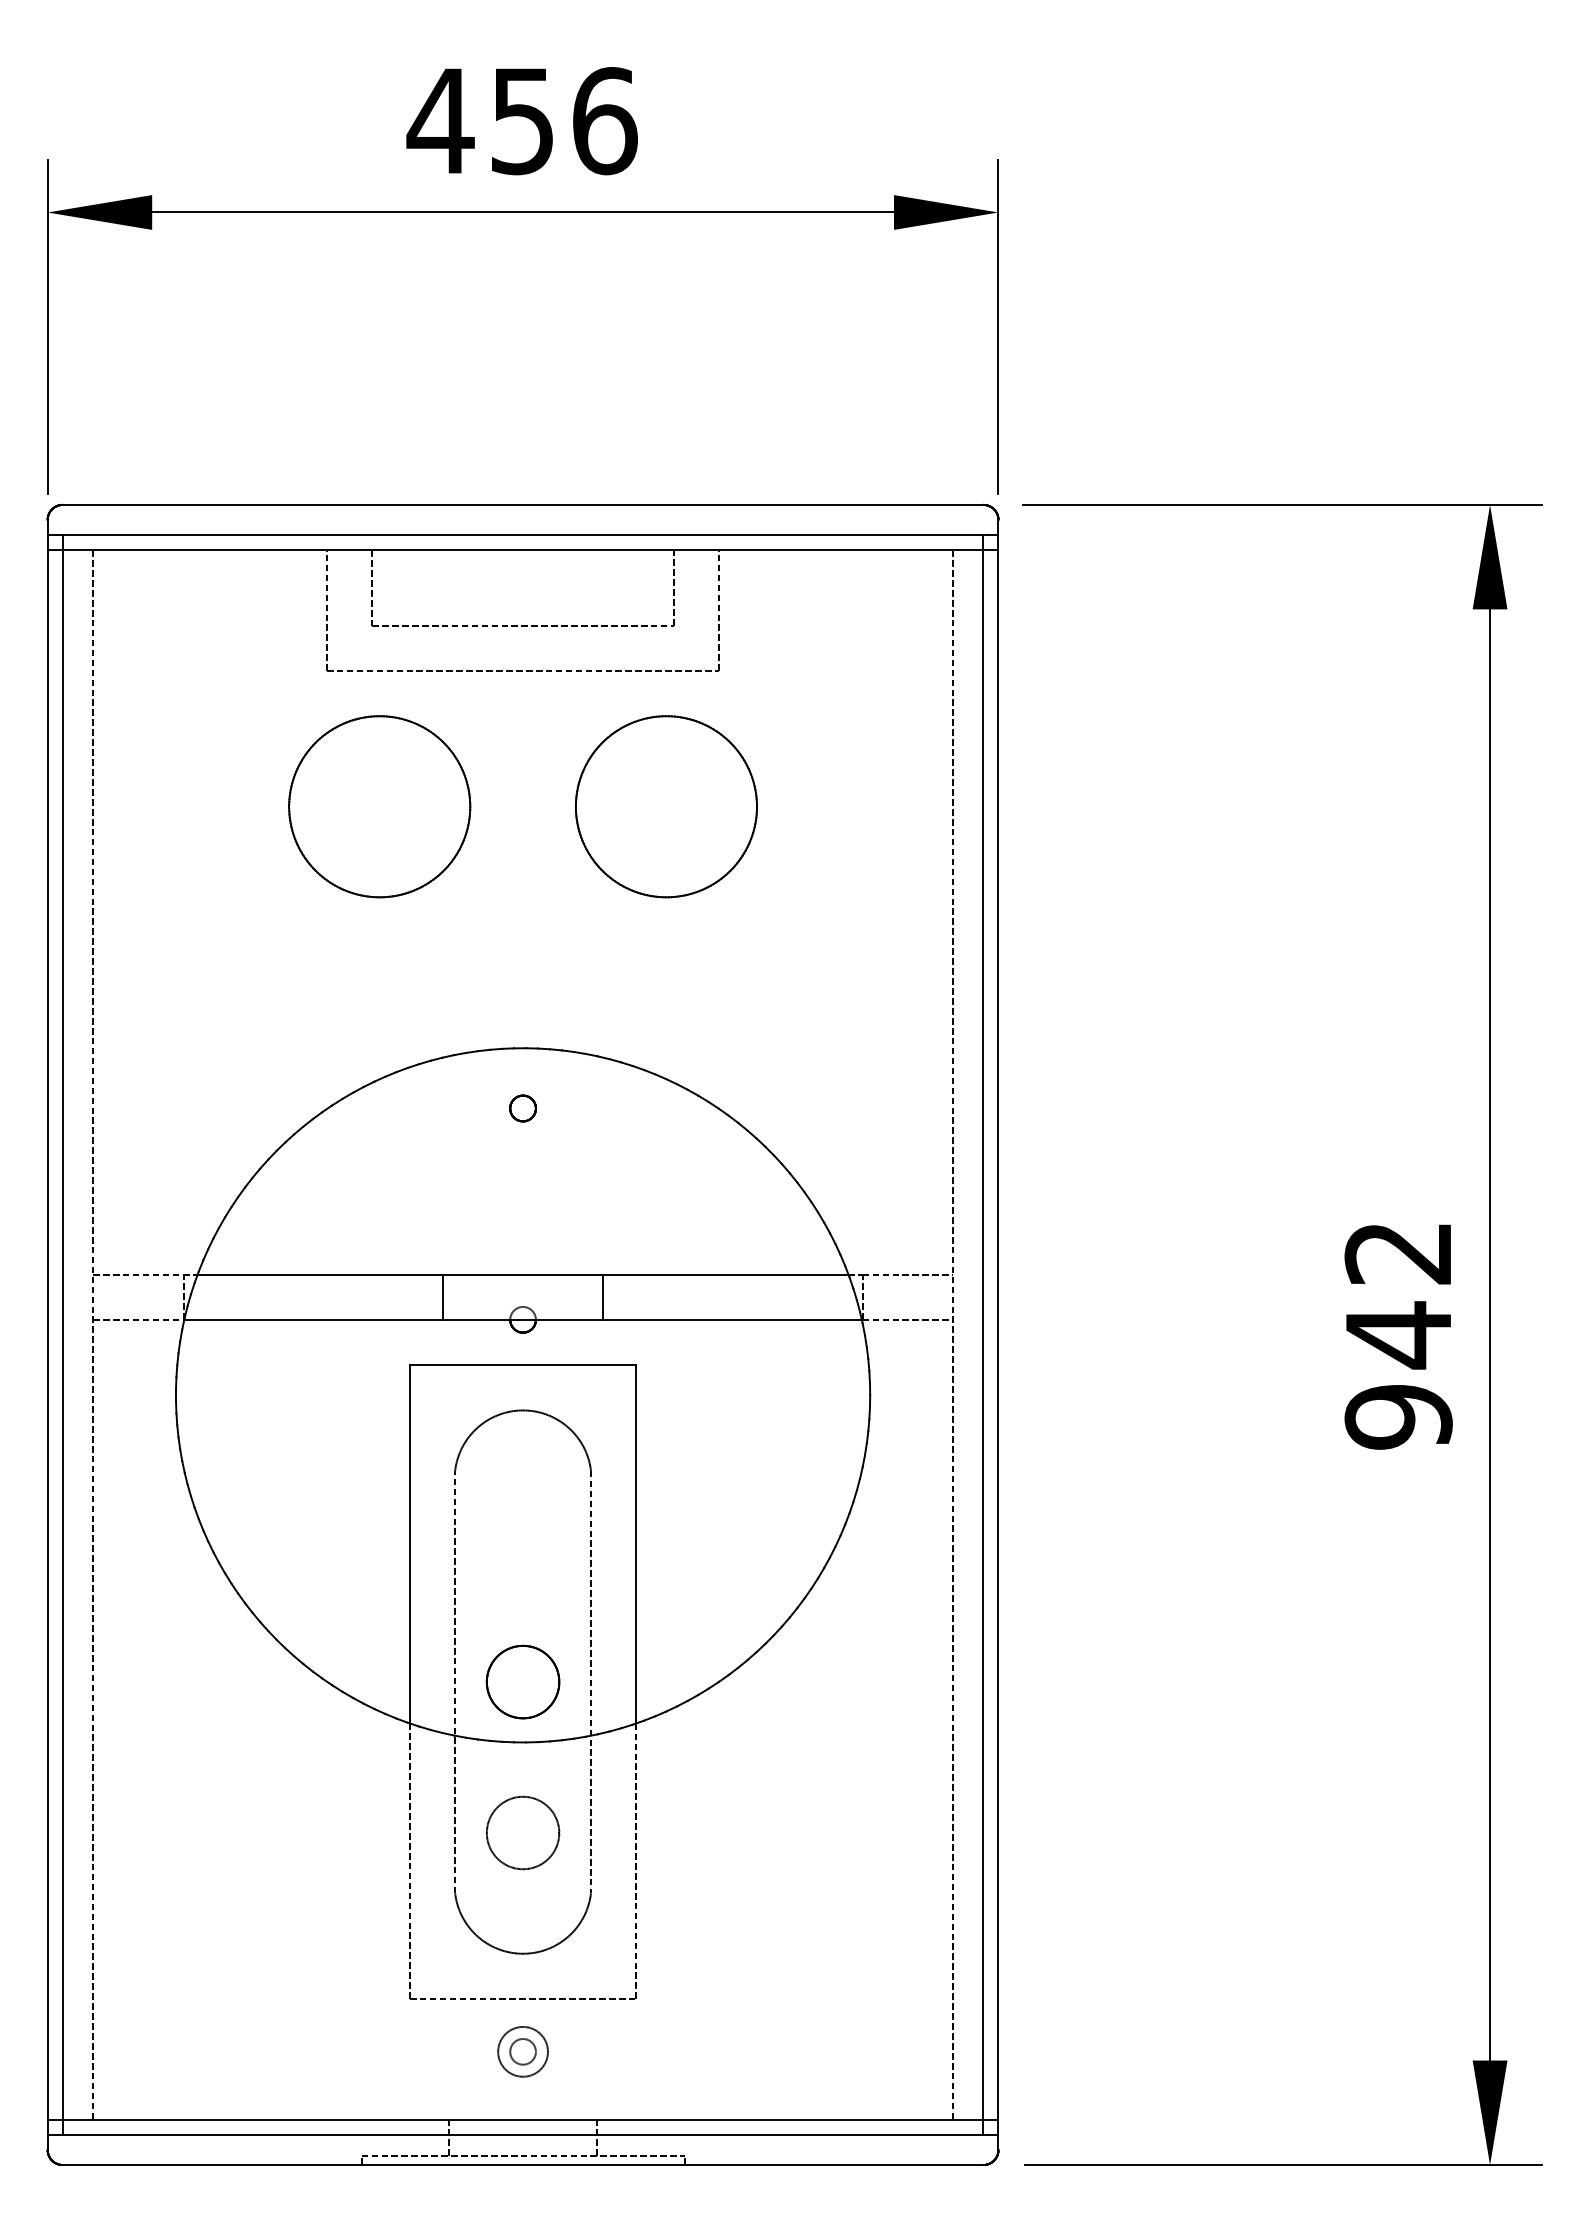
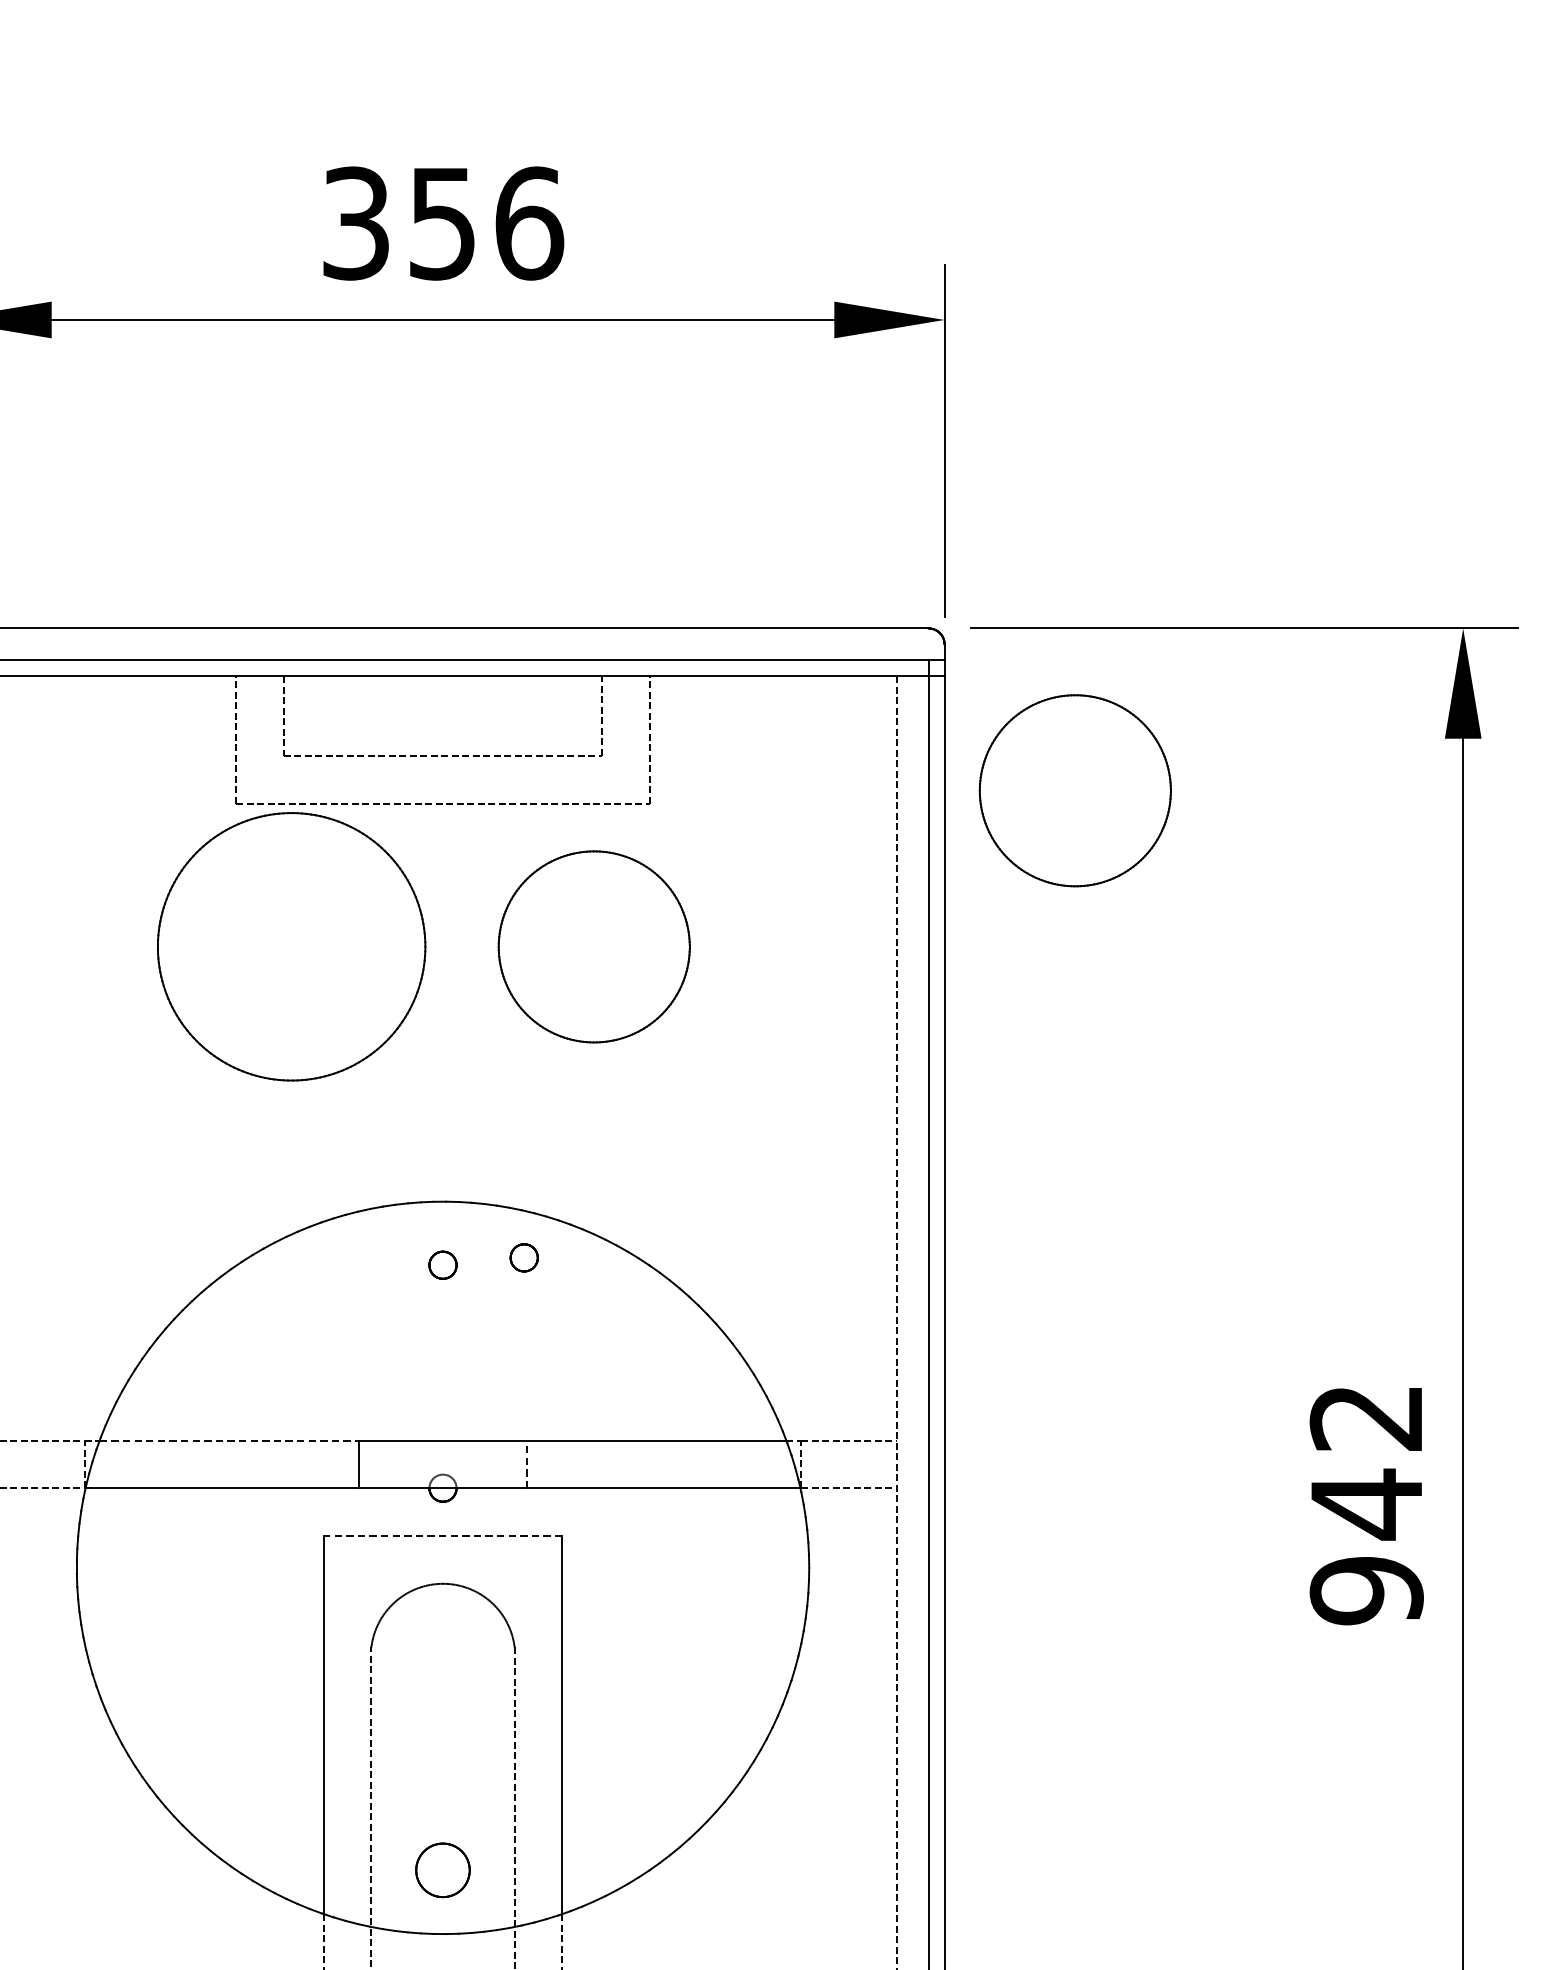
text: (440, 121) -> (355, 223), 456 -> 356
part: (1122, 658) -> (1075, 790), added
part: (379, 806) -> (291, 946), size x1.4
part: (599, 1101) -> (523, 1257), added
line: (320, 1274) -> (229, 1440), solid -> dashed
line: (602, 1297) -> (526, 1464), solid -> dashed
line: (522, 1365) -> (442, 1536), solid -> dashed
part: (522, 1681) -> (442, 1869), size x0.7

